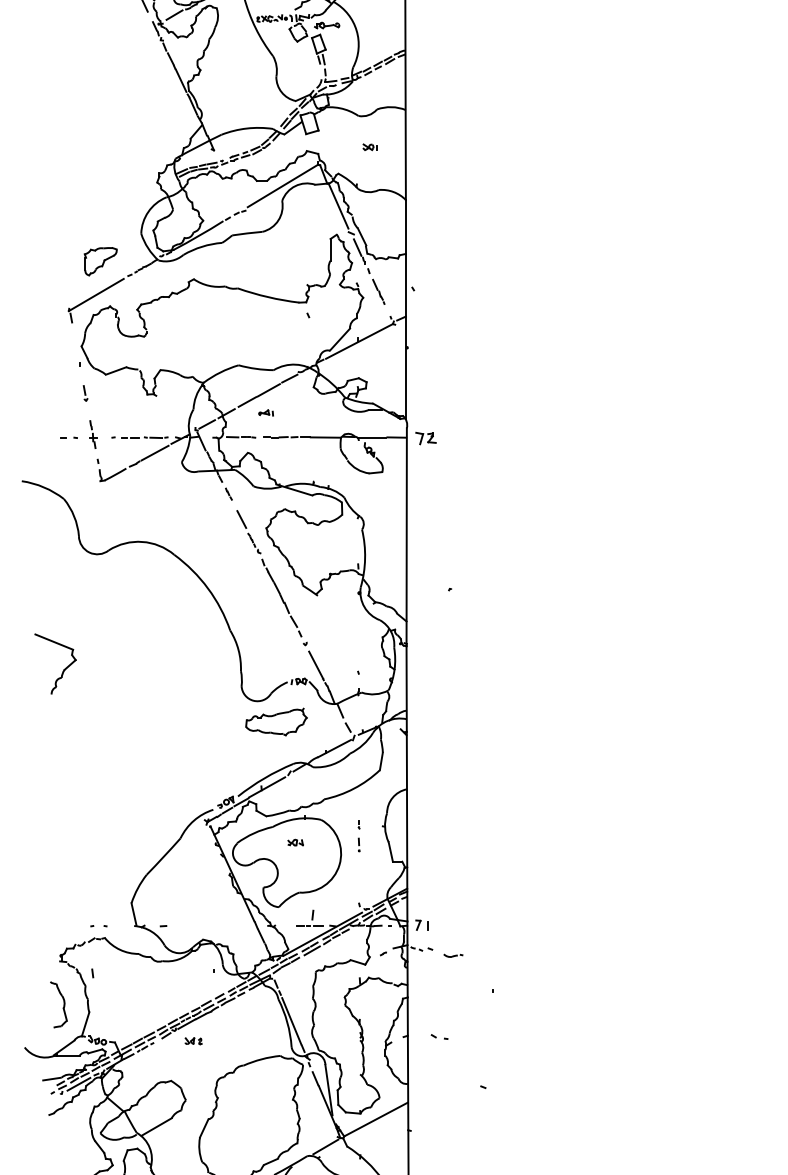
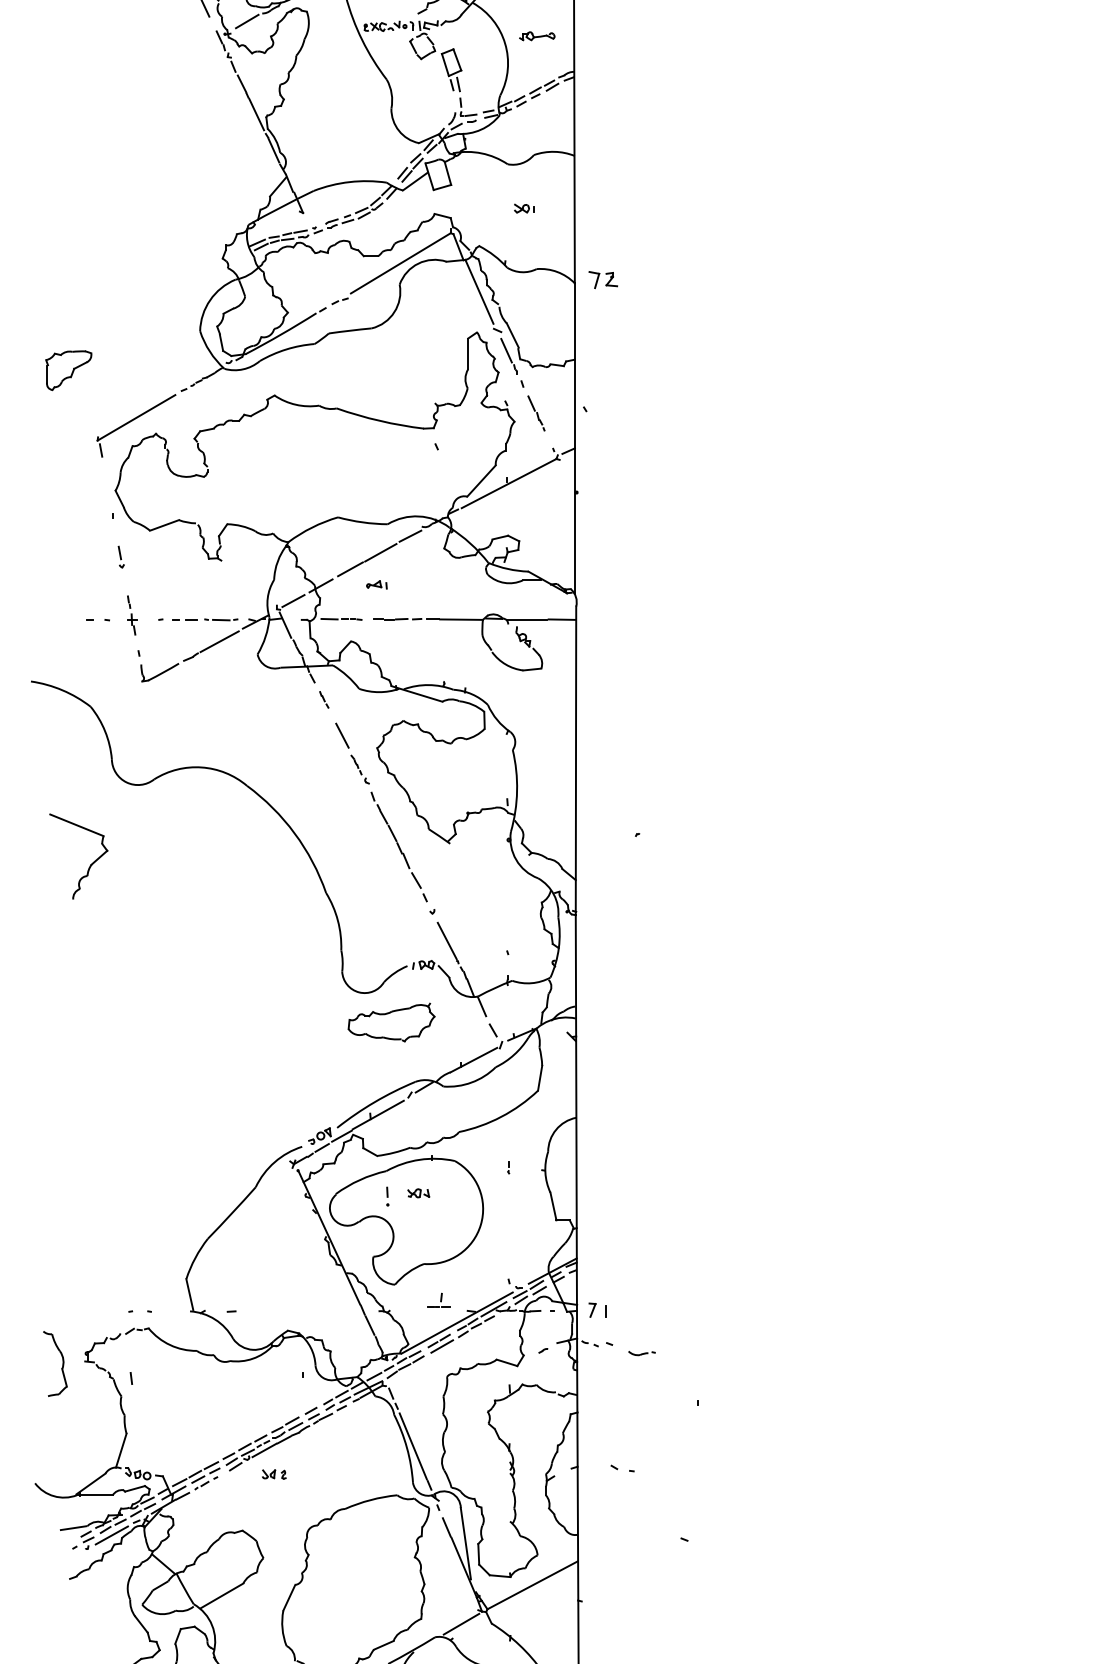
part: (327, 25) -> (537, 36), moved
part: (100, 261) -> (68, 370), moved
part: (425, 438) -> (602, 280), moved
part: (63, 670) -> (89, 865), moved
part: (359, 844) -> (387, 1196), moved
part: (309, 917) -> (438, 1299), size x0.6
part: (63, 1004) -> (62, 1363), moved

